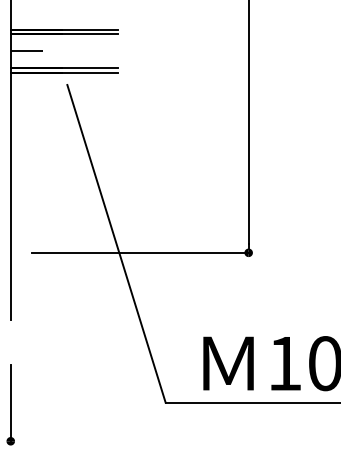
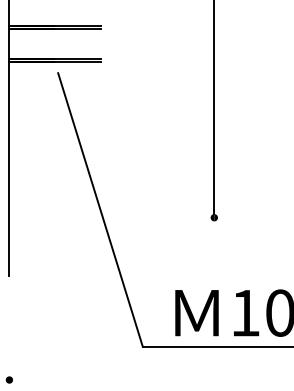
line: (25, 51) -> (22, 44), removed
line: (139, 252) -> (120, 217), removed
line: (10, 403) -> (9, 347), removed

